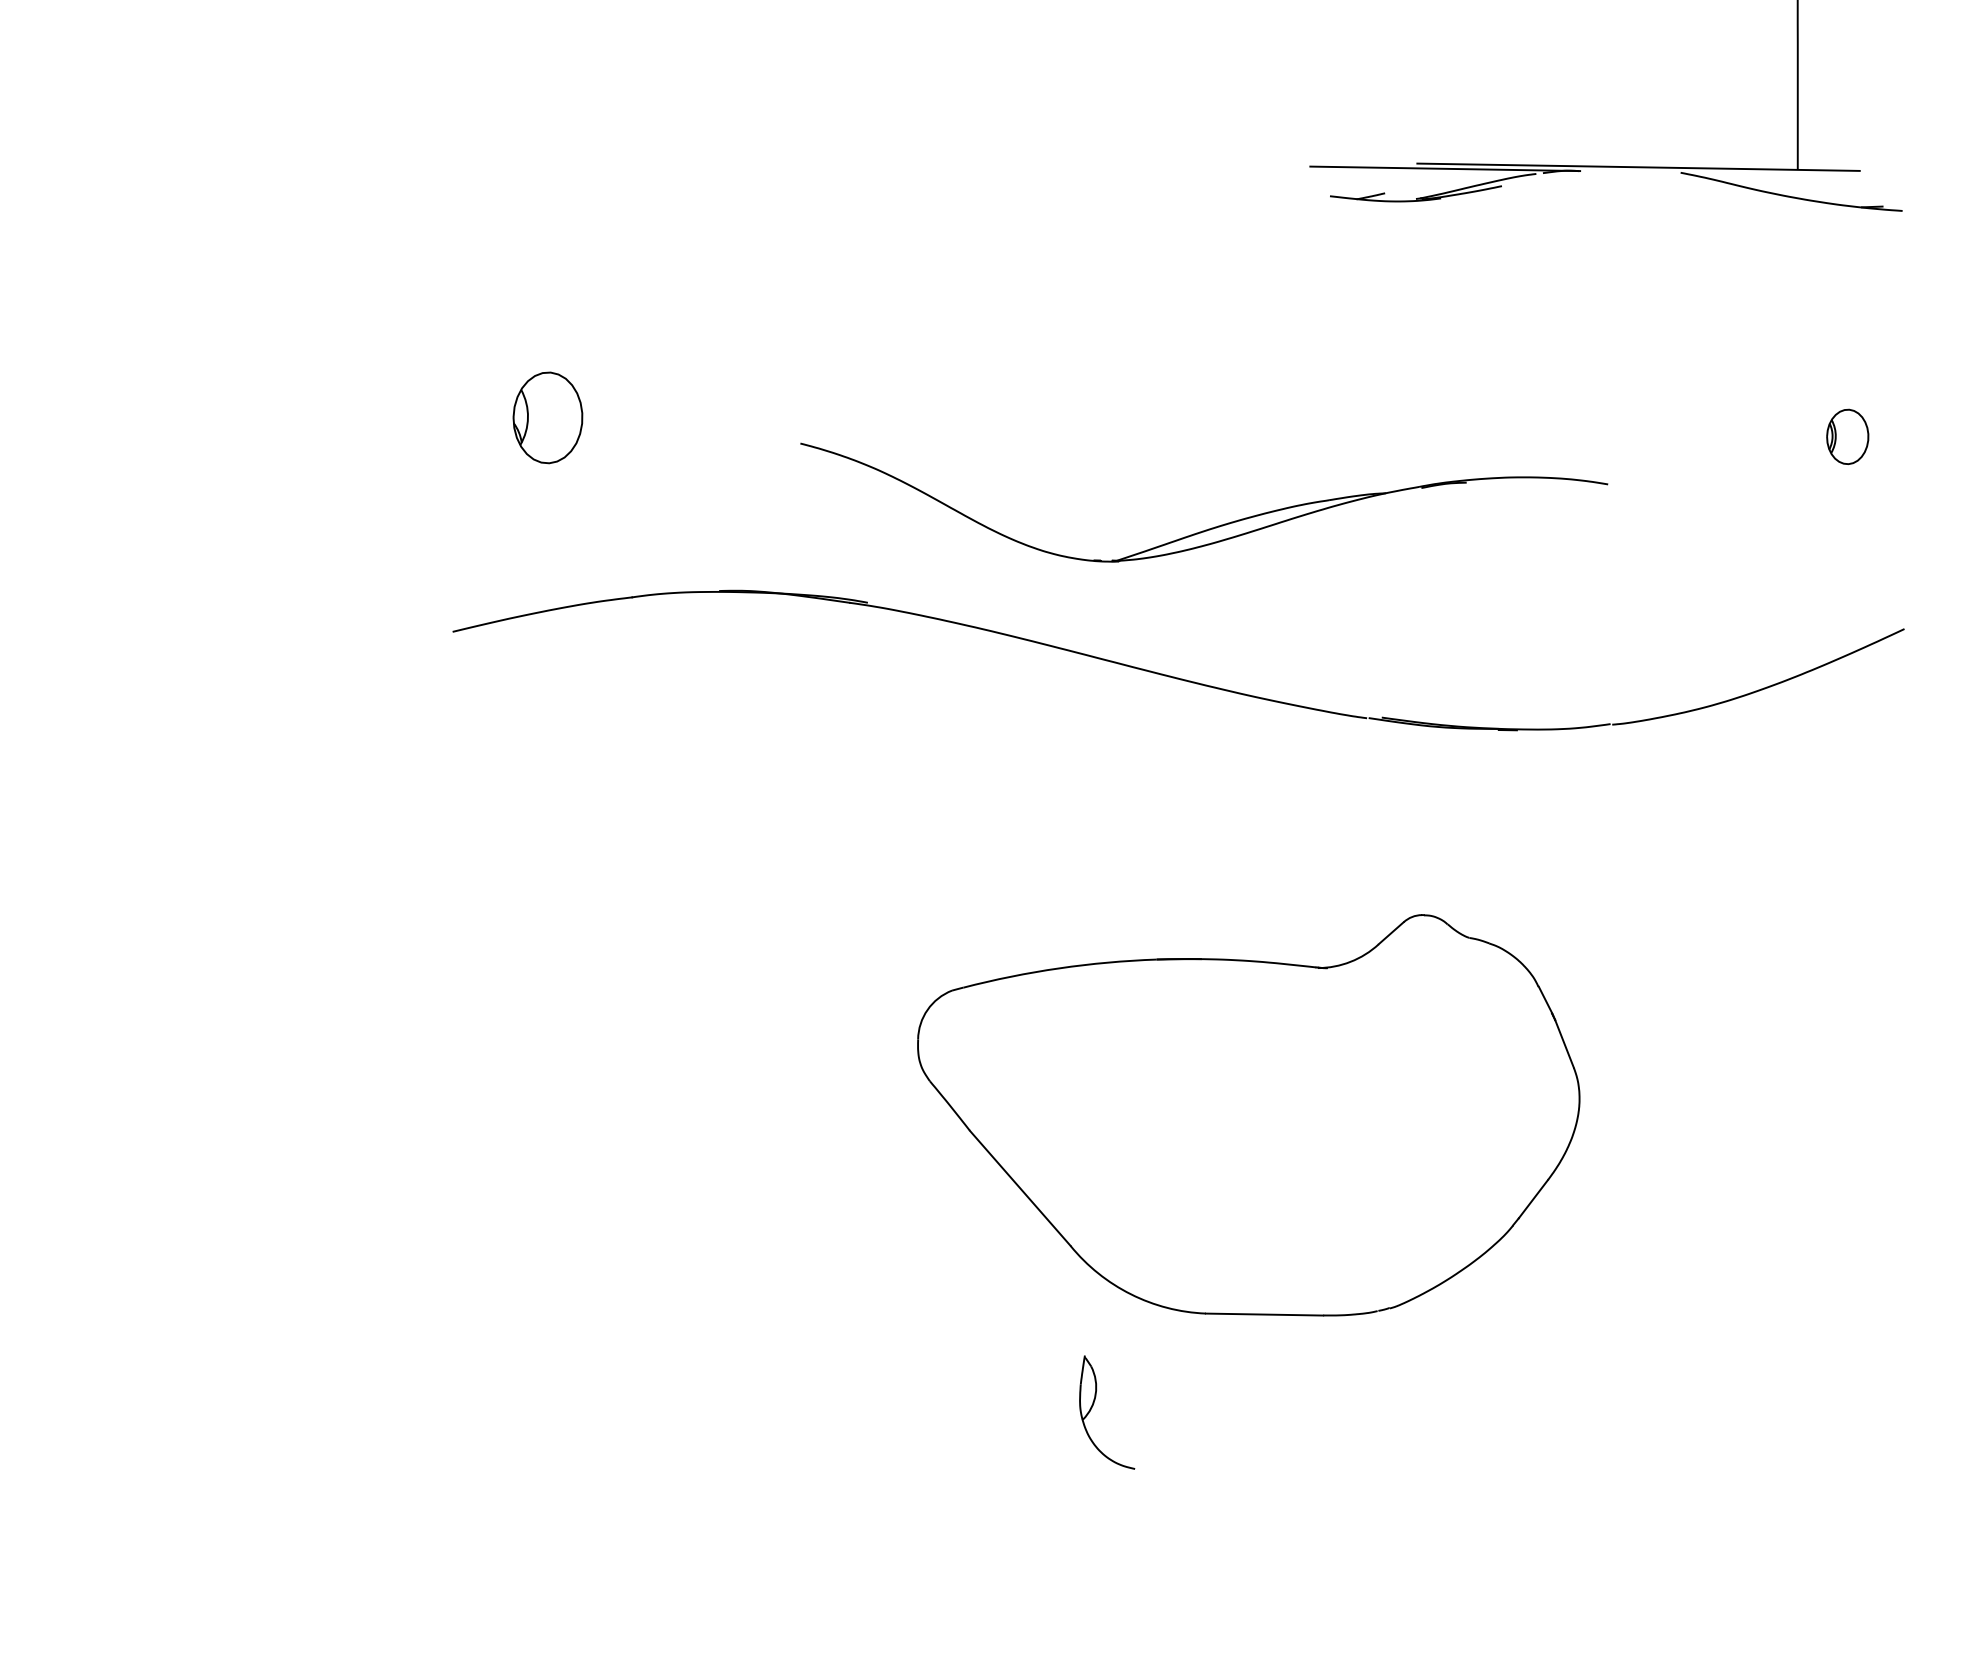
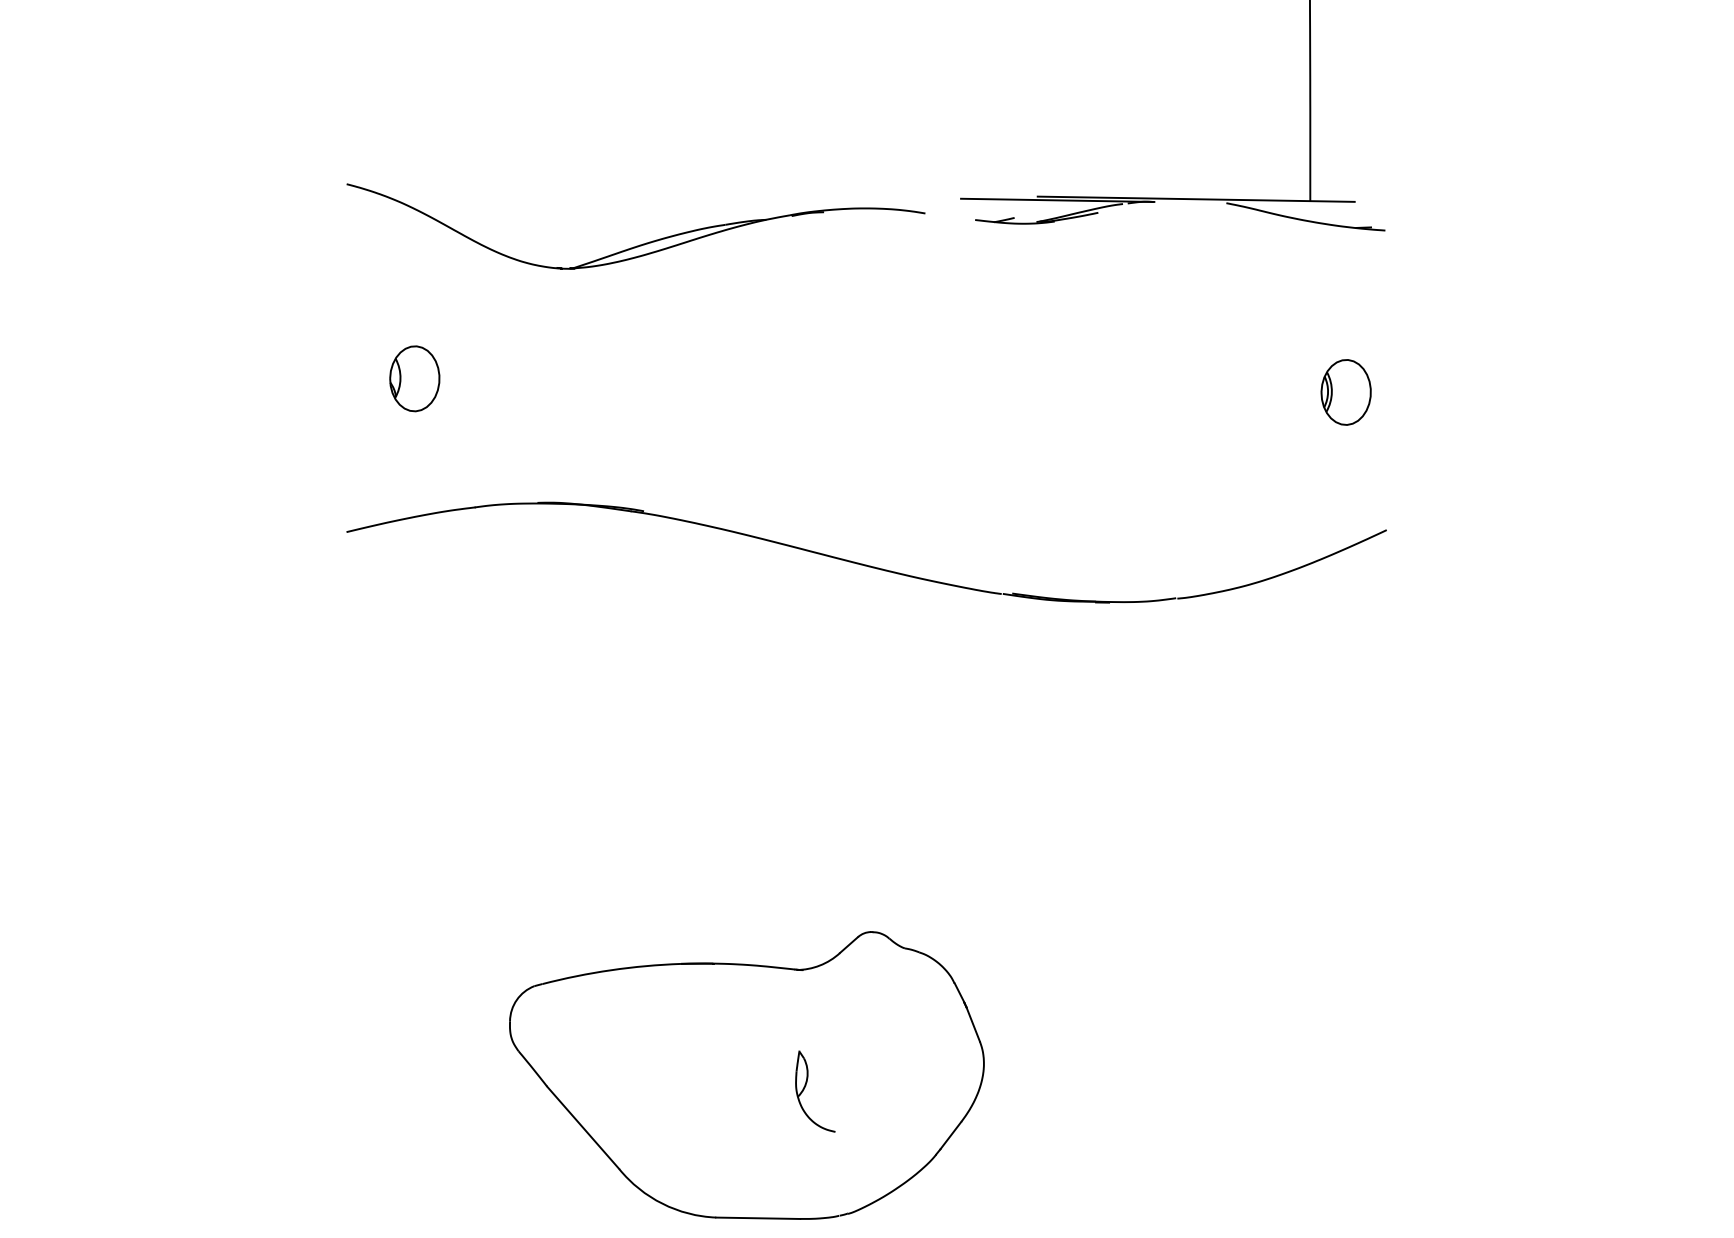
part: (1846, 436) -> (1345, 392), size x1.67
part: (1209, 527) -> (639, 244), moved
part: (1248, 1115) -> (746, 1075), moved

